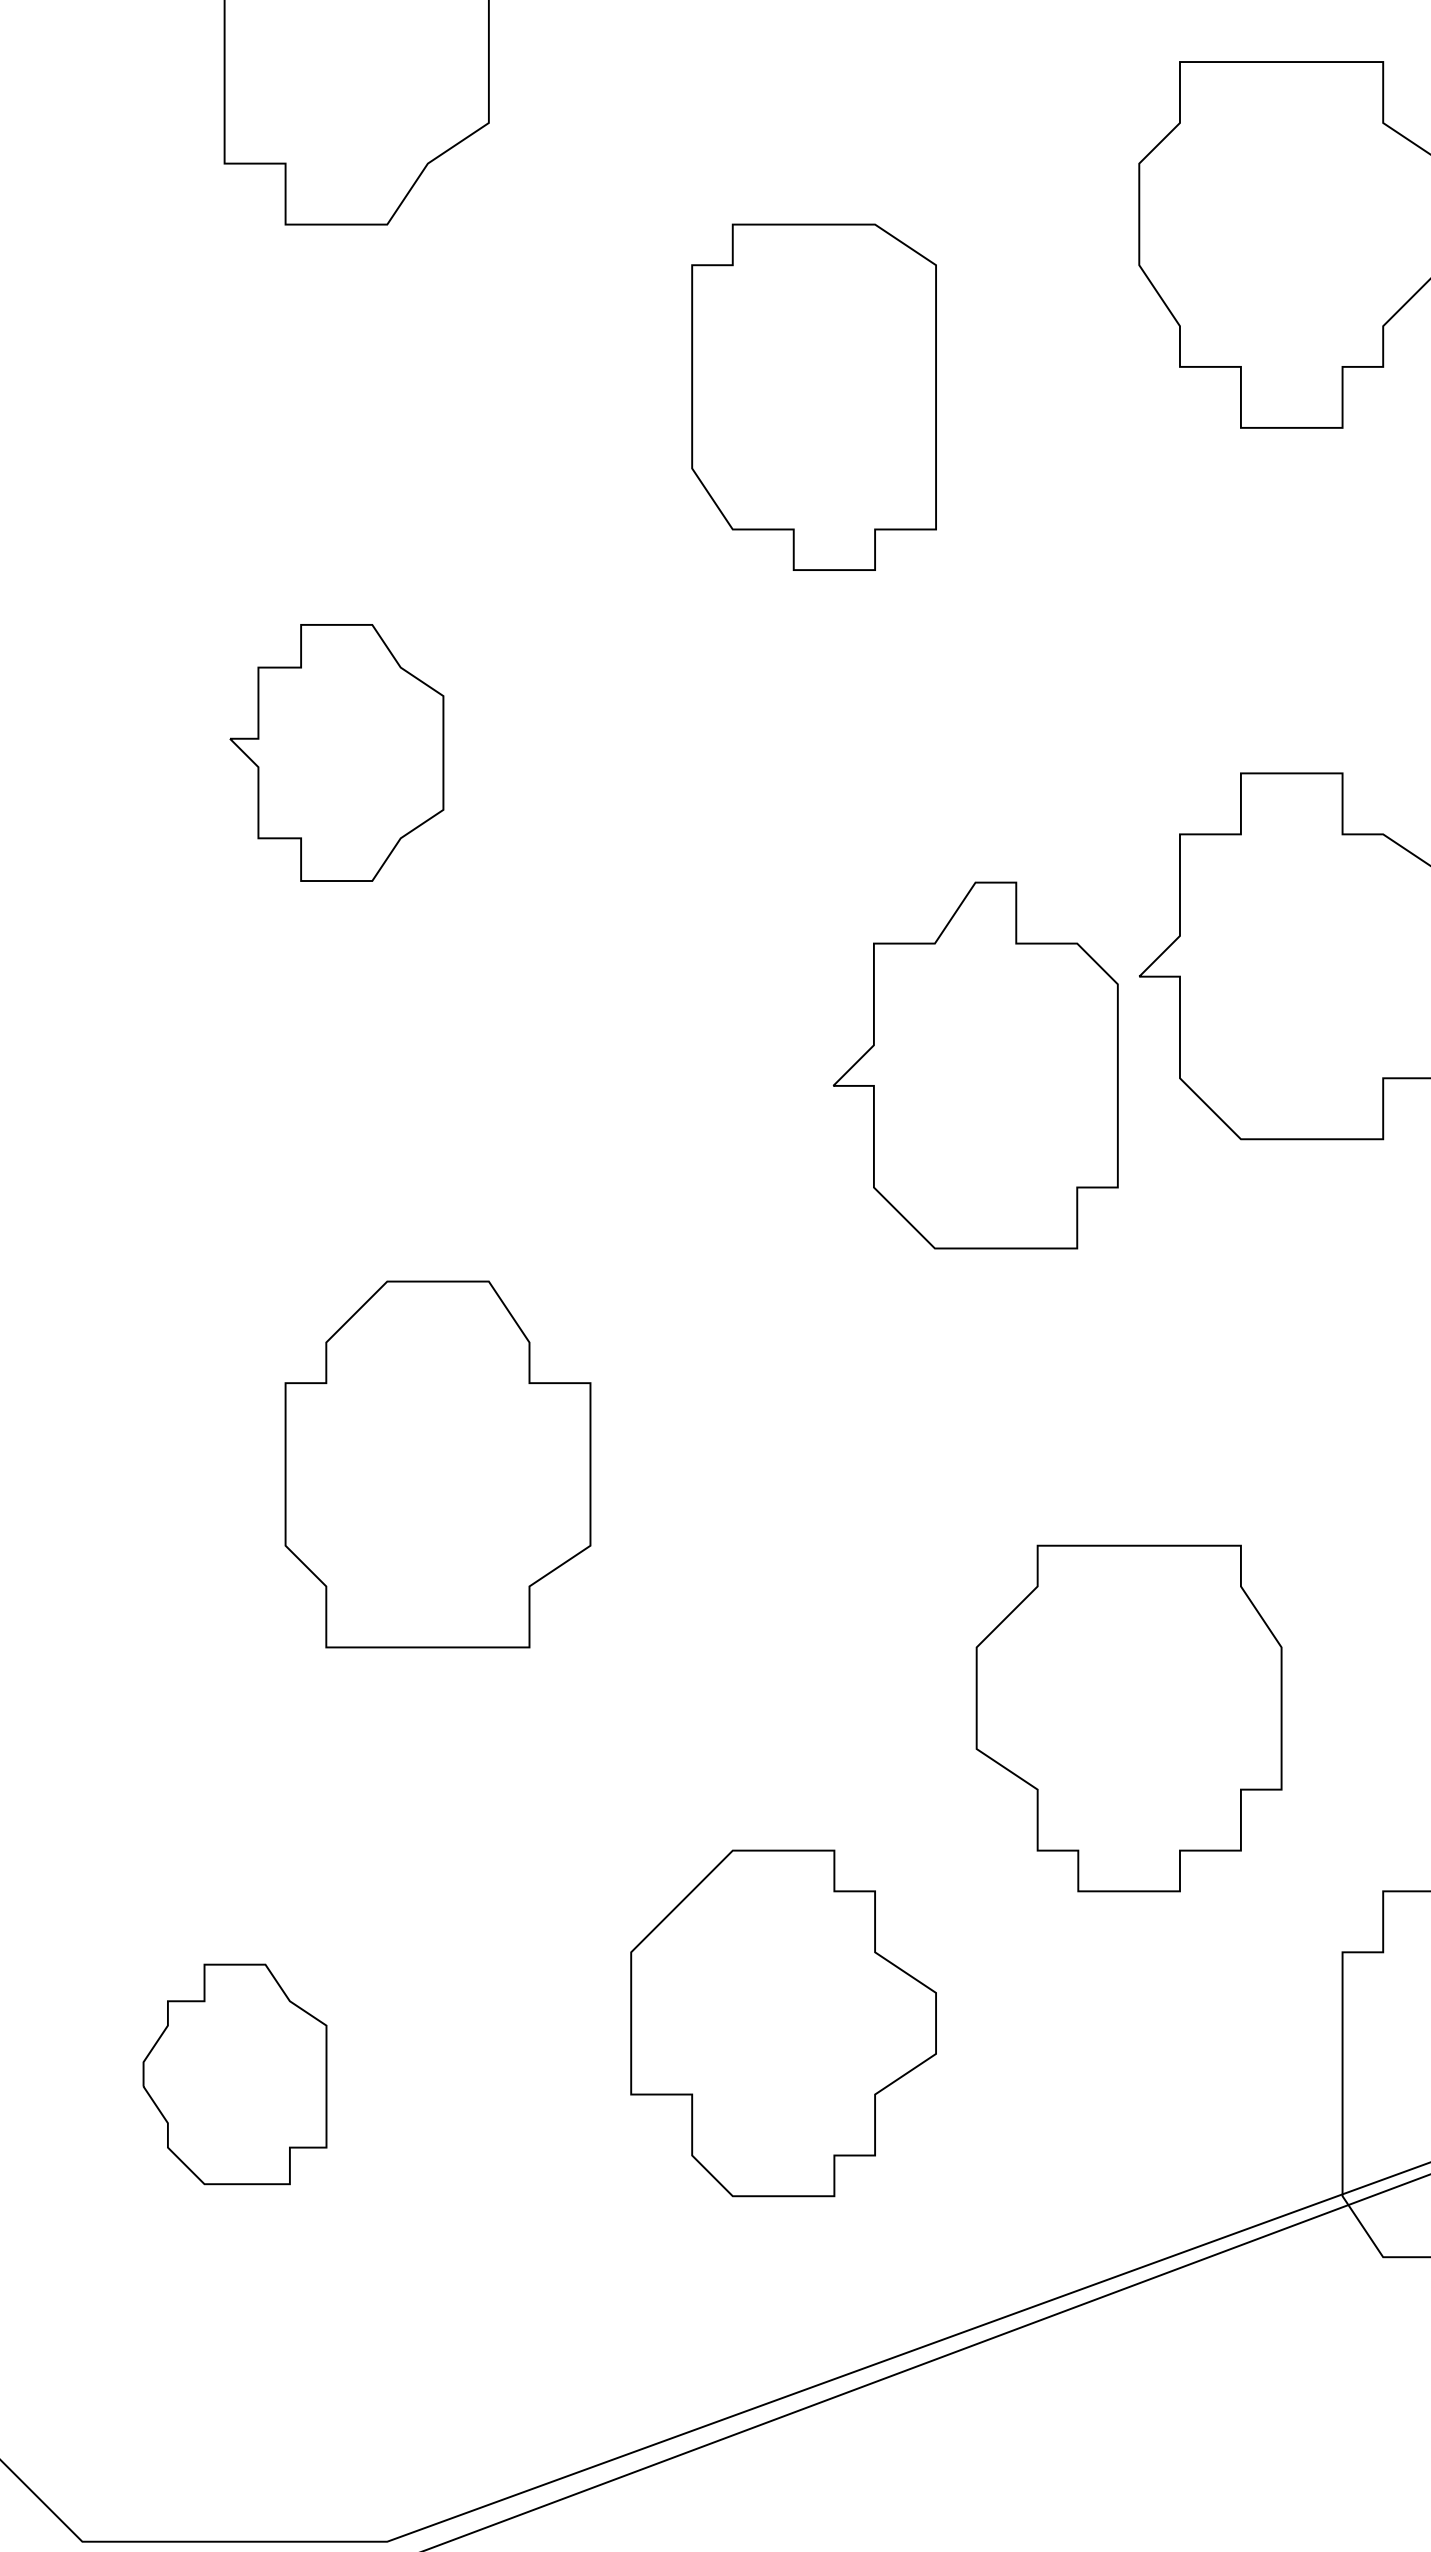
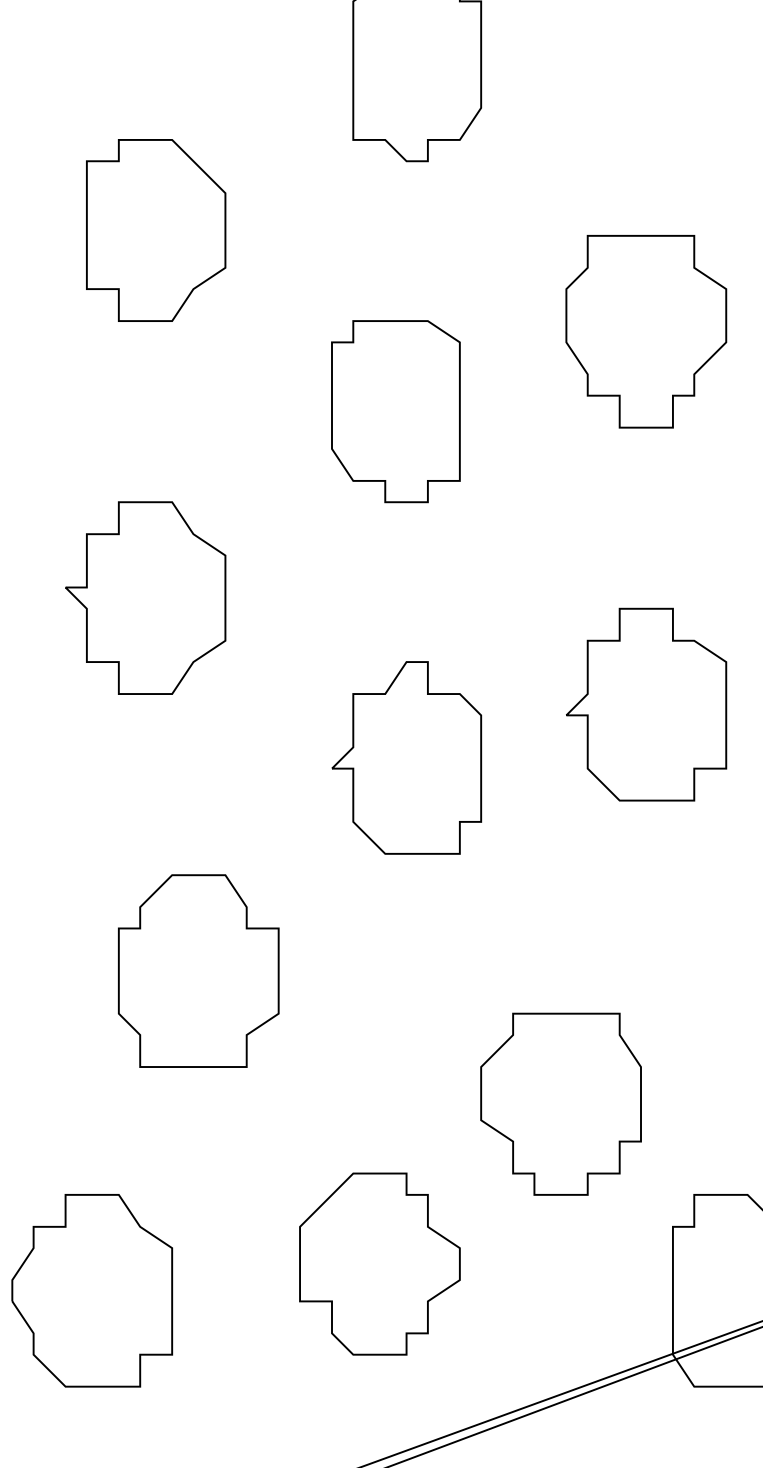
part: (336, 751) -> (145, 597), size x1.43
part: (975, 1064) -> (406, 757), moved
part: (235, 2073) -> (92, 1290), size x1.67

